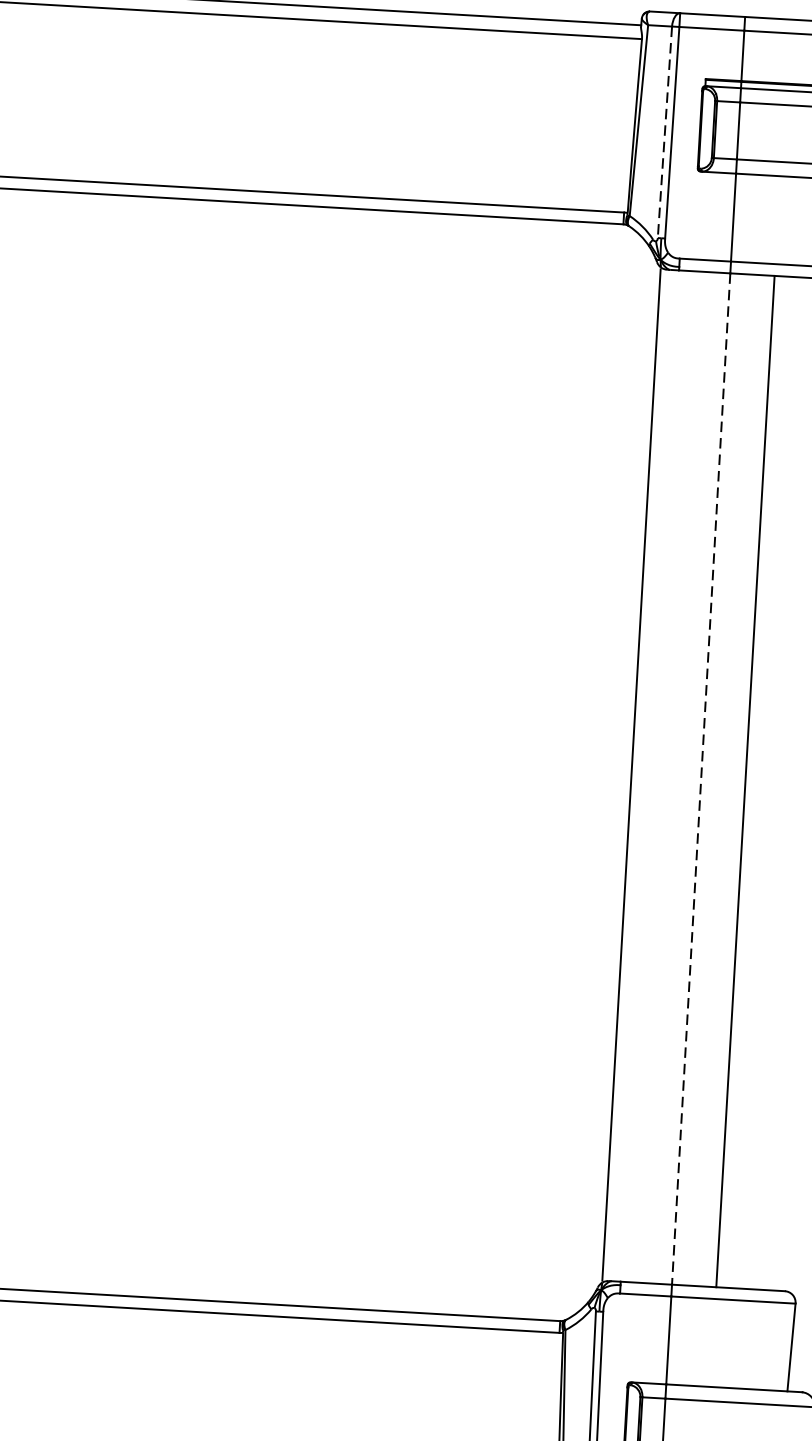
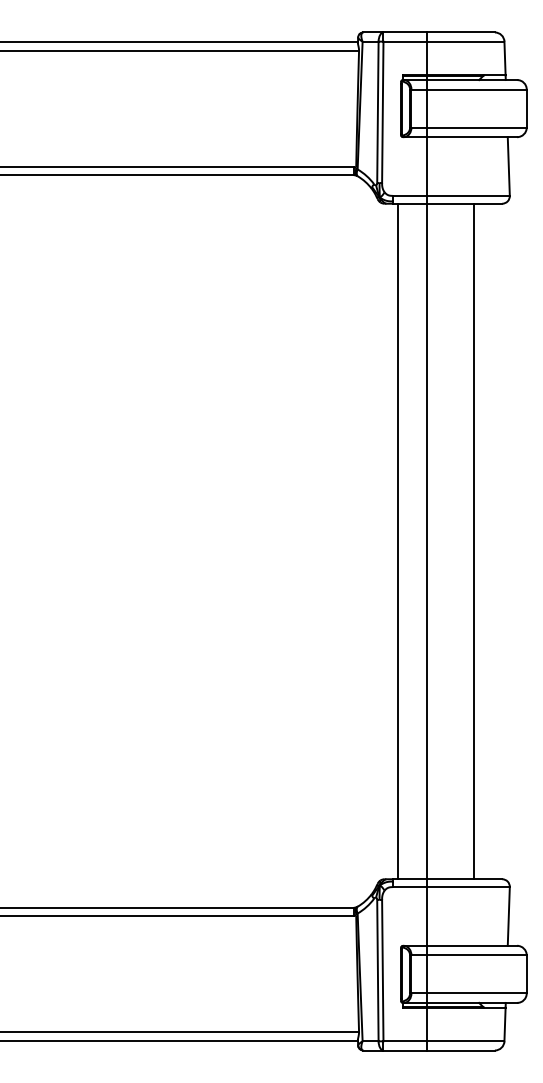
line: (664, 132) -> (377, 112), dashed -> solid
line: (631, 775) -> (398, 541), moved
line: (700, 779) -> (426, 541), dashed -> solid
line: (745, 781) -> (474, 541), moved

